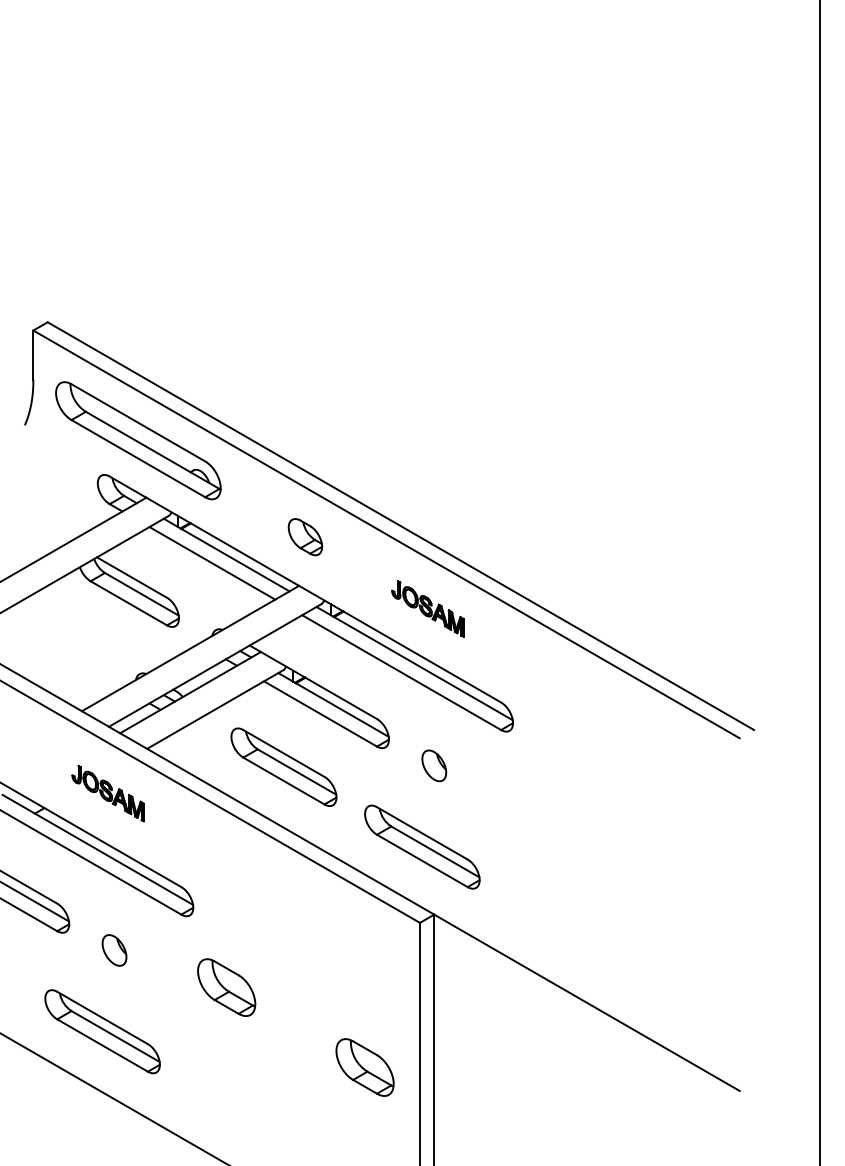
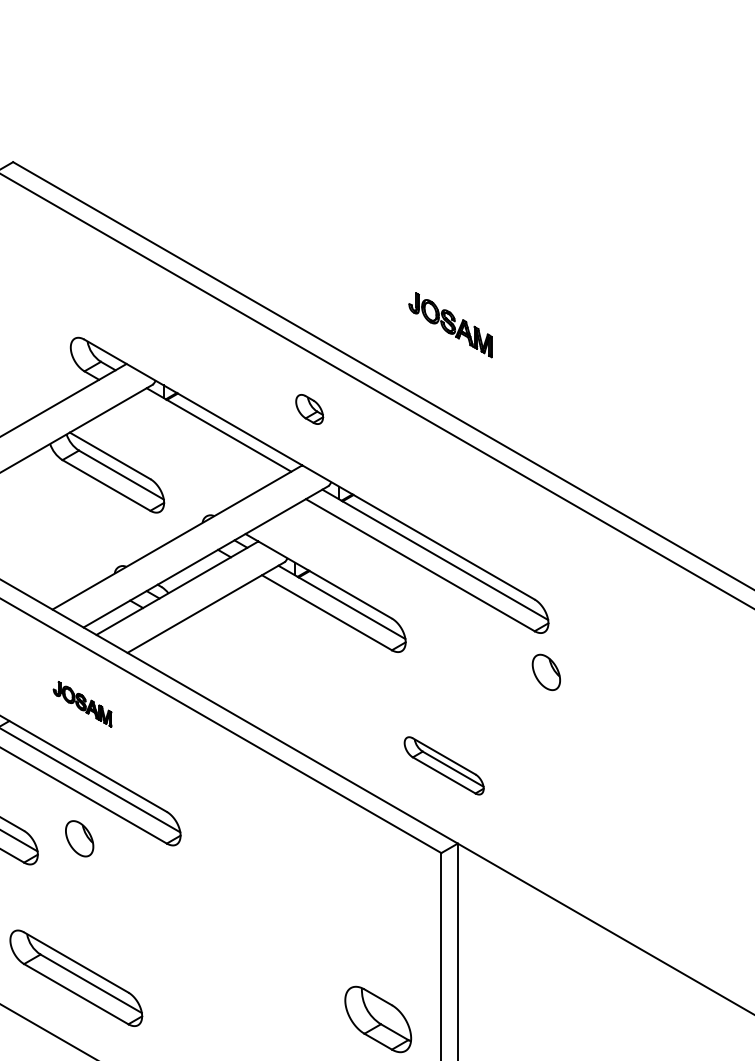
part: (138, 440) -> (117, 298), removed
part: (305, 537) -> (309, 409), size x0.7
line: (212, 563) -> (202, 439), removed
part: (427, 608) -> (450, 324), moved
part: (434, 765) -> (546, 672), moved
part: (283, 766) -> (284, 673), removed
part: (107, 793) -> (81, 704), size x0.7
part: (422, 846) -> (444, 765), size x0.6
part: (114, 950) -> (79, 838), moved
part: (226, 987) -> (218, 927), removed

